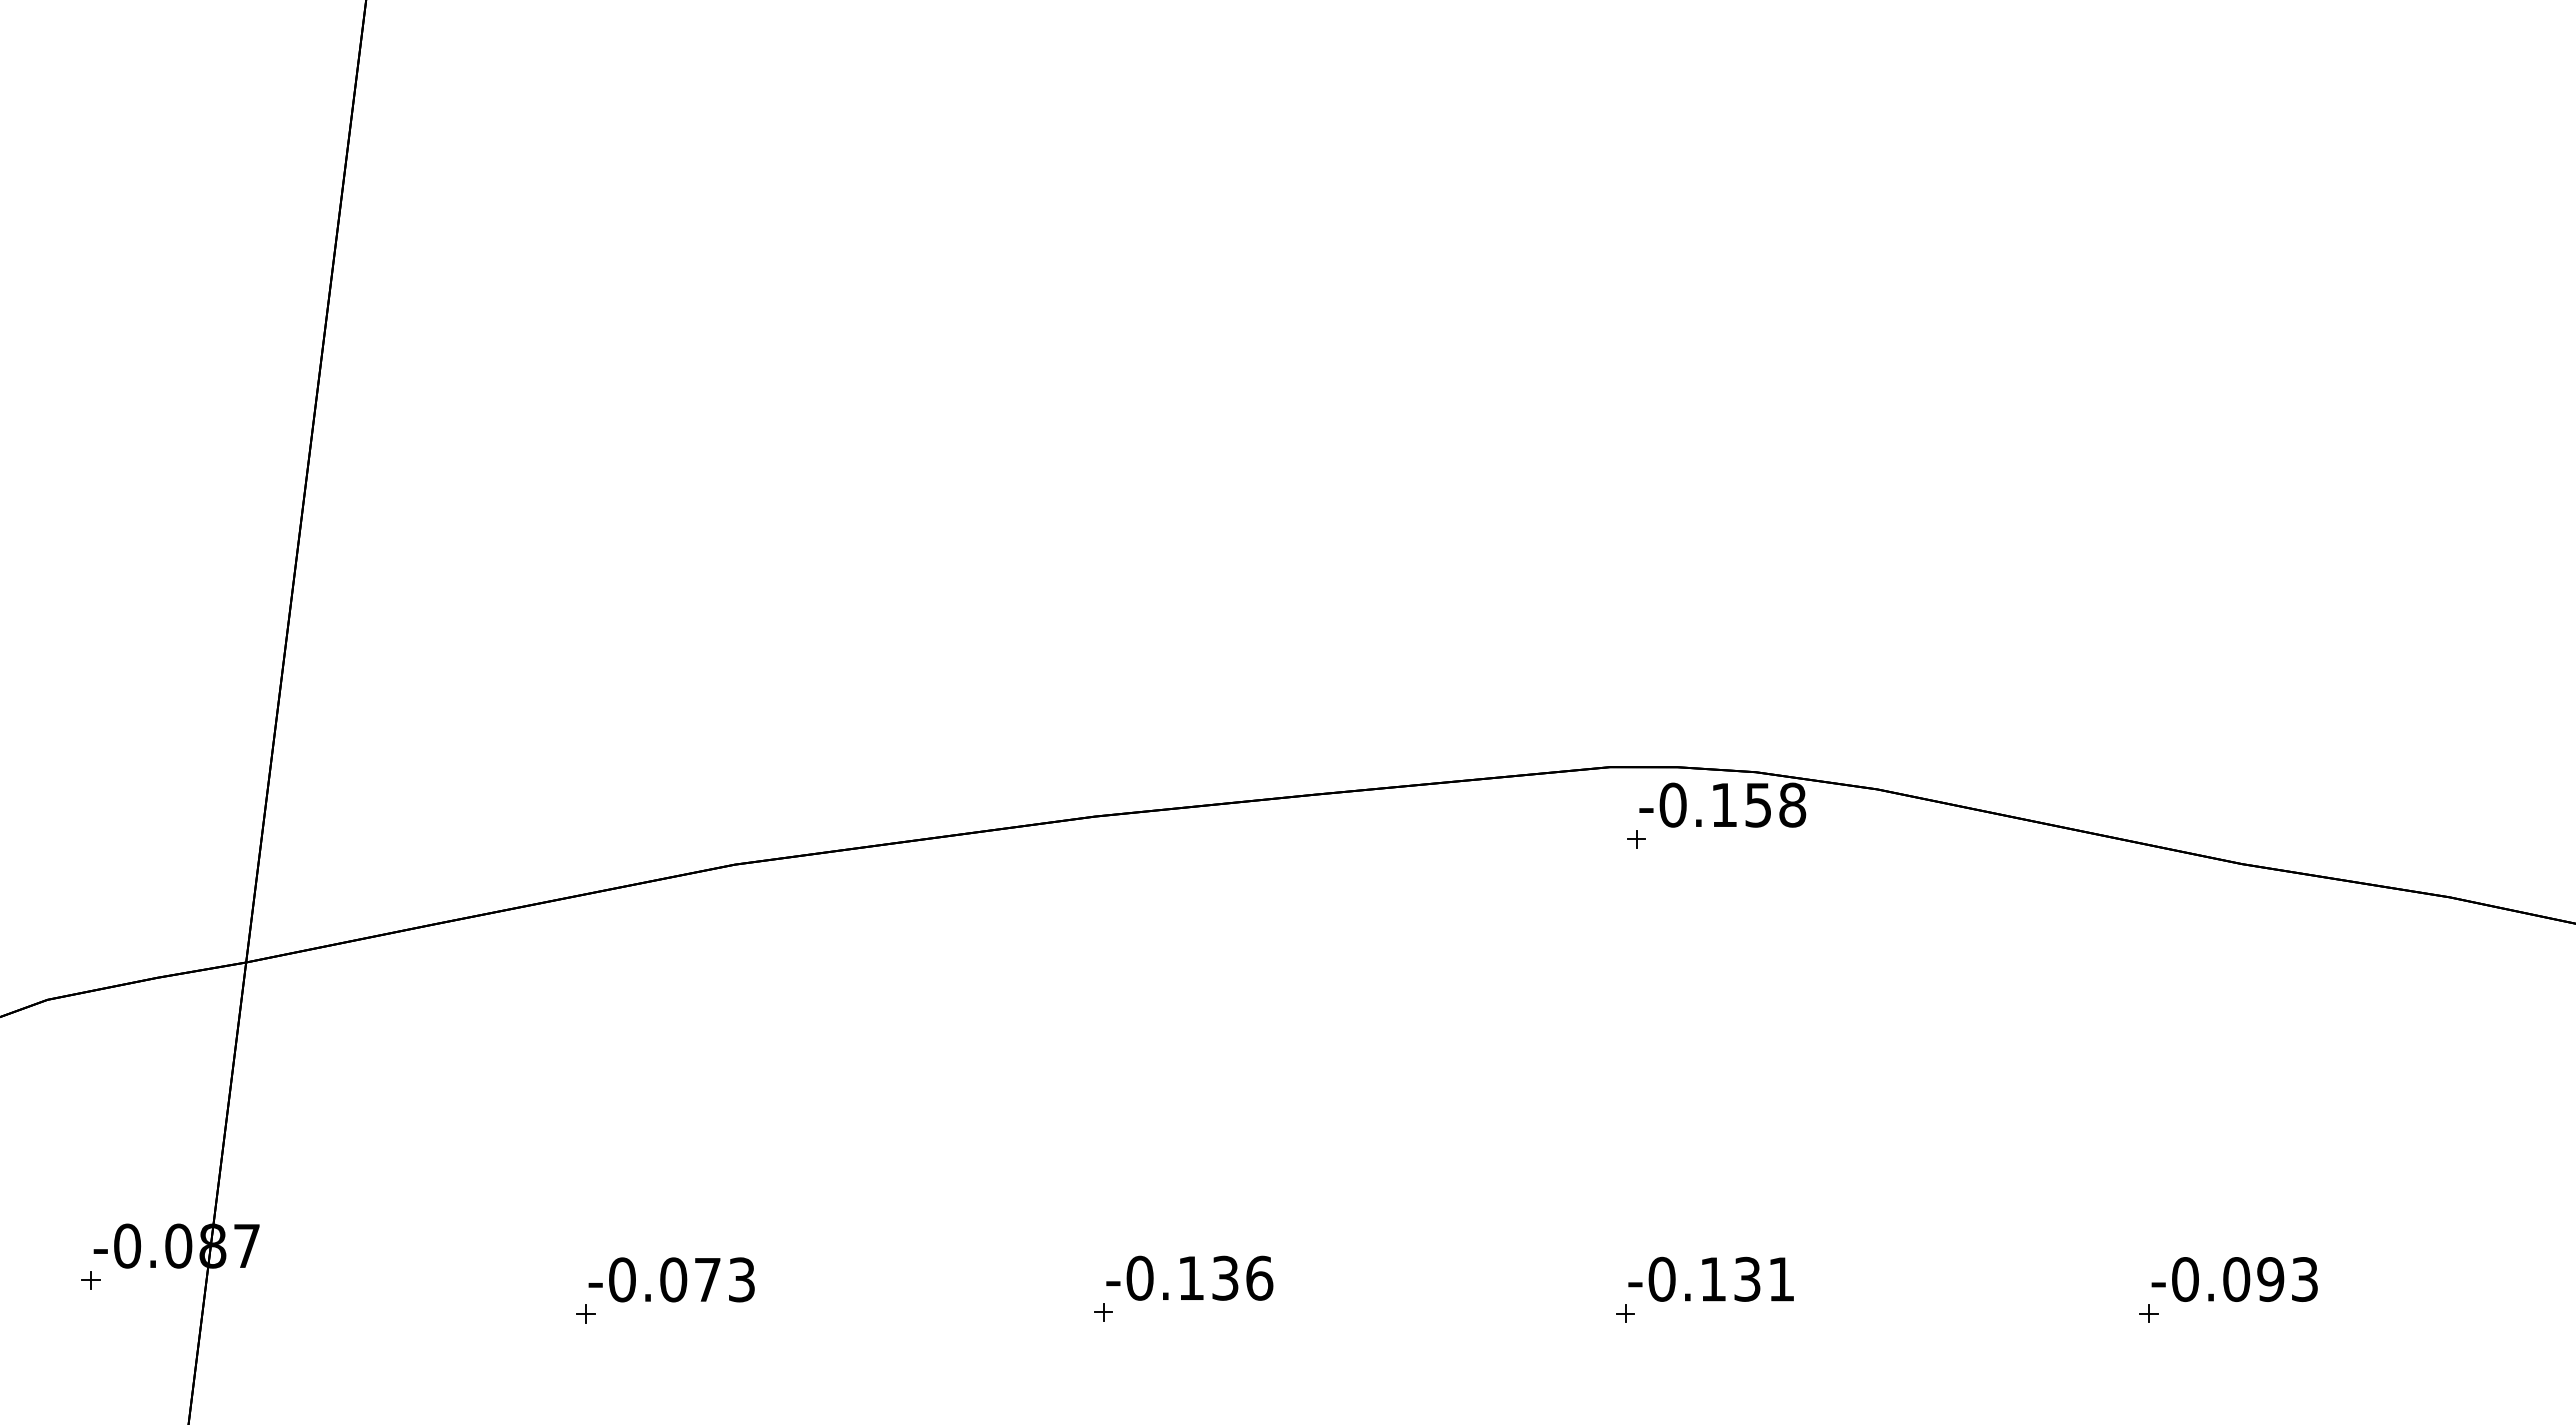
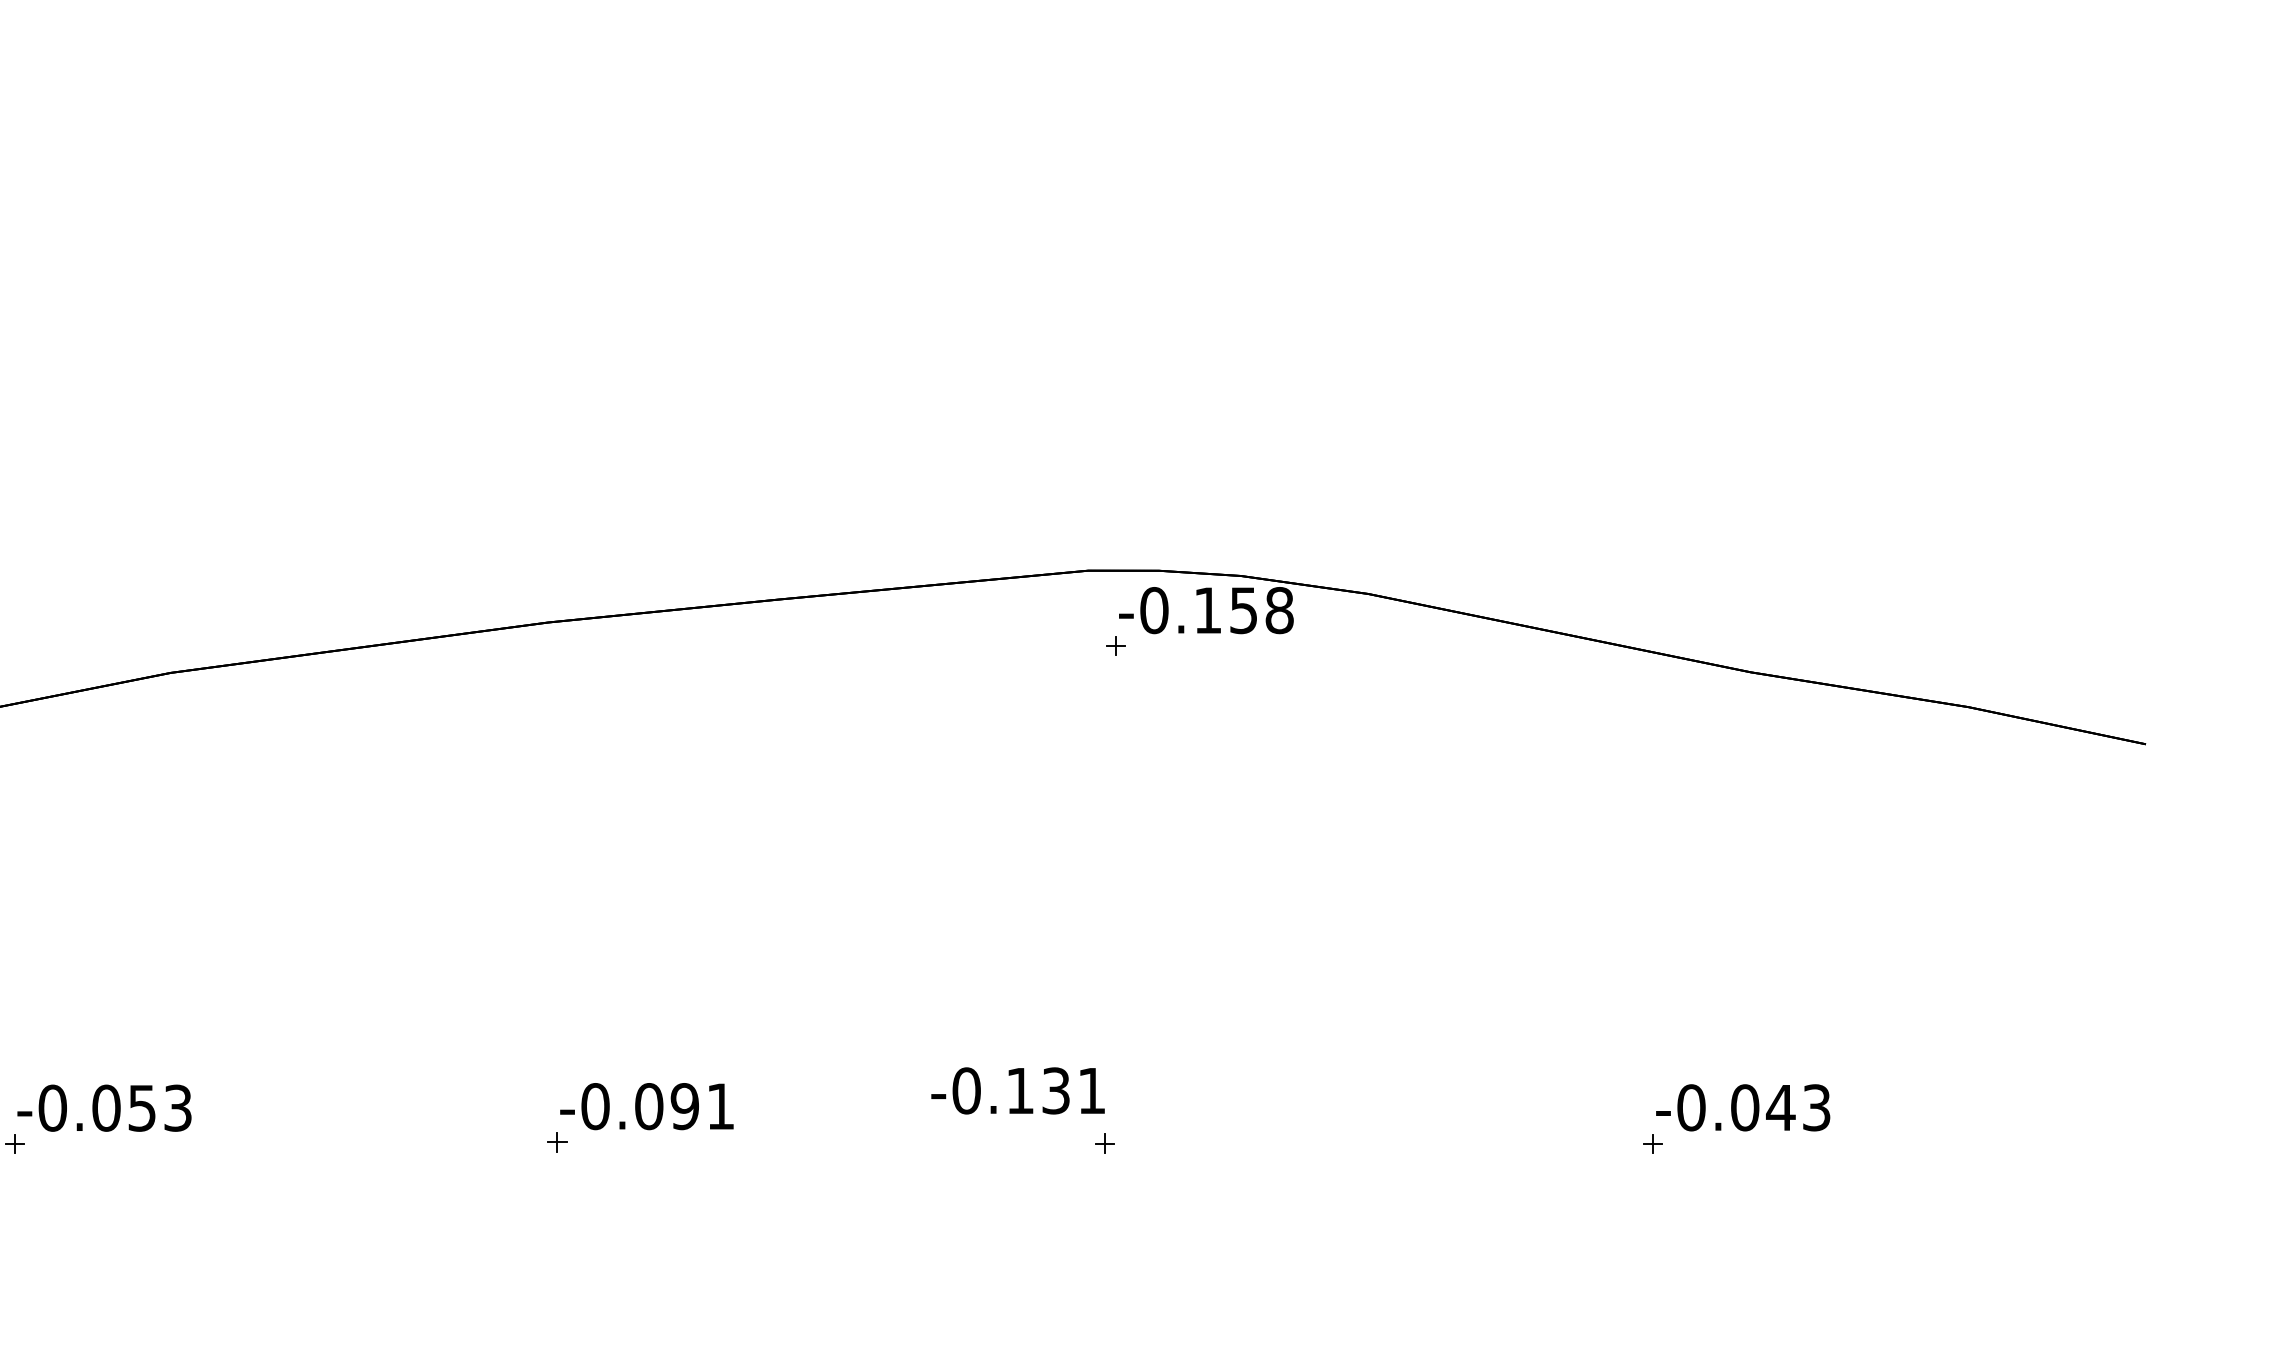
text: (1225, 1277) -> (685, 1105), -0.136 -> -0.091
text: (1710, 1278) -> (1017, 1089), moved
text: (2270, 1279) -> (1780, 1107), -0.093 -> -0.043
text: (707, 1280) -> (142, 1108), -0.073 -> -0.053

